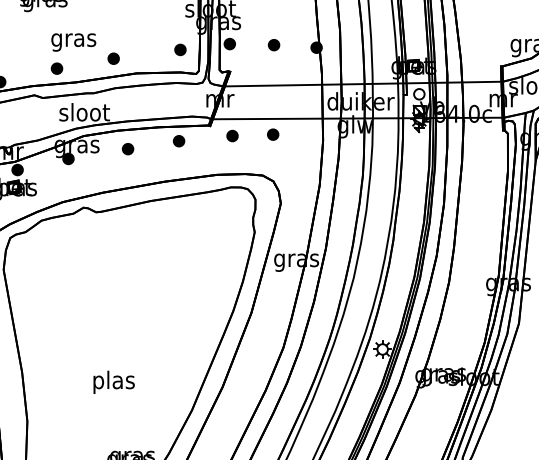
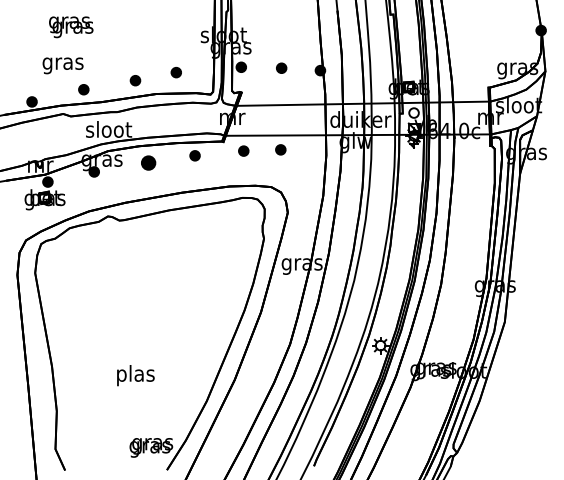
text: (73, 42) -> (62, 65), moved
part: (179, 49) -> (175, 72), moved
part: (127, 148) -> (148, 162), size x1.4

